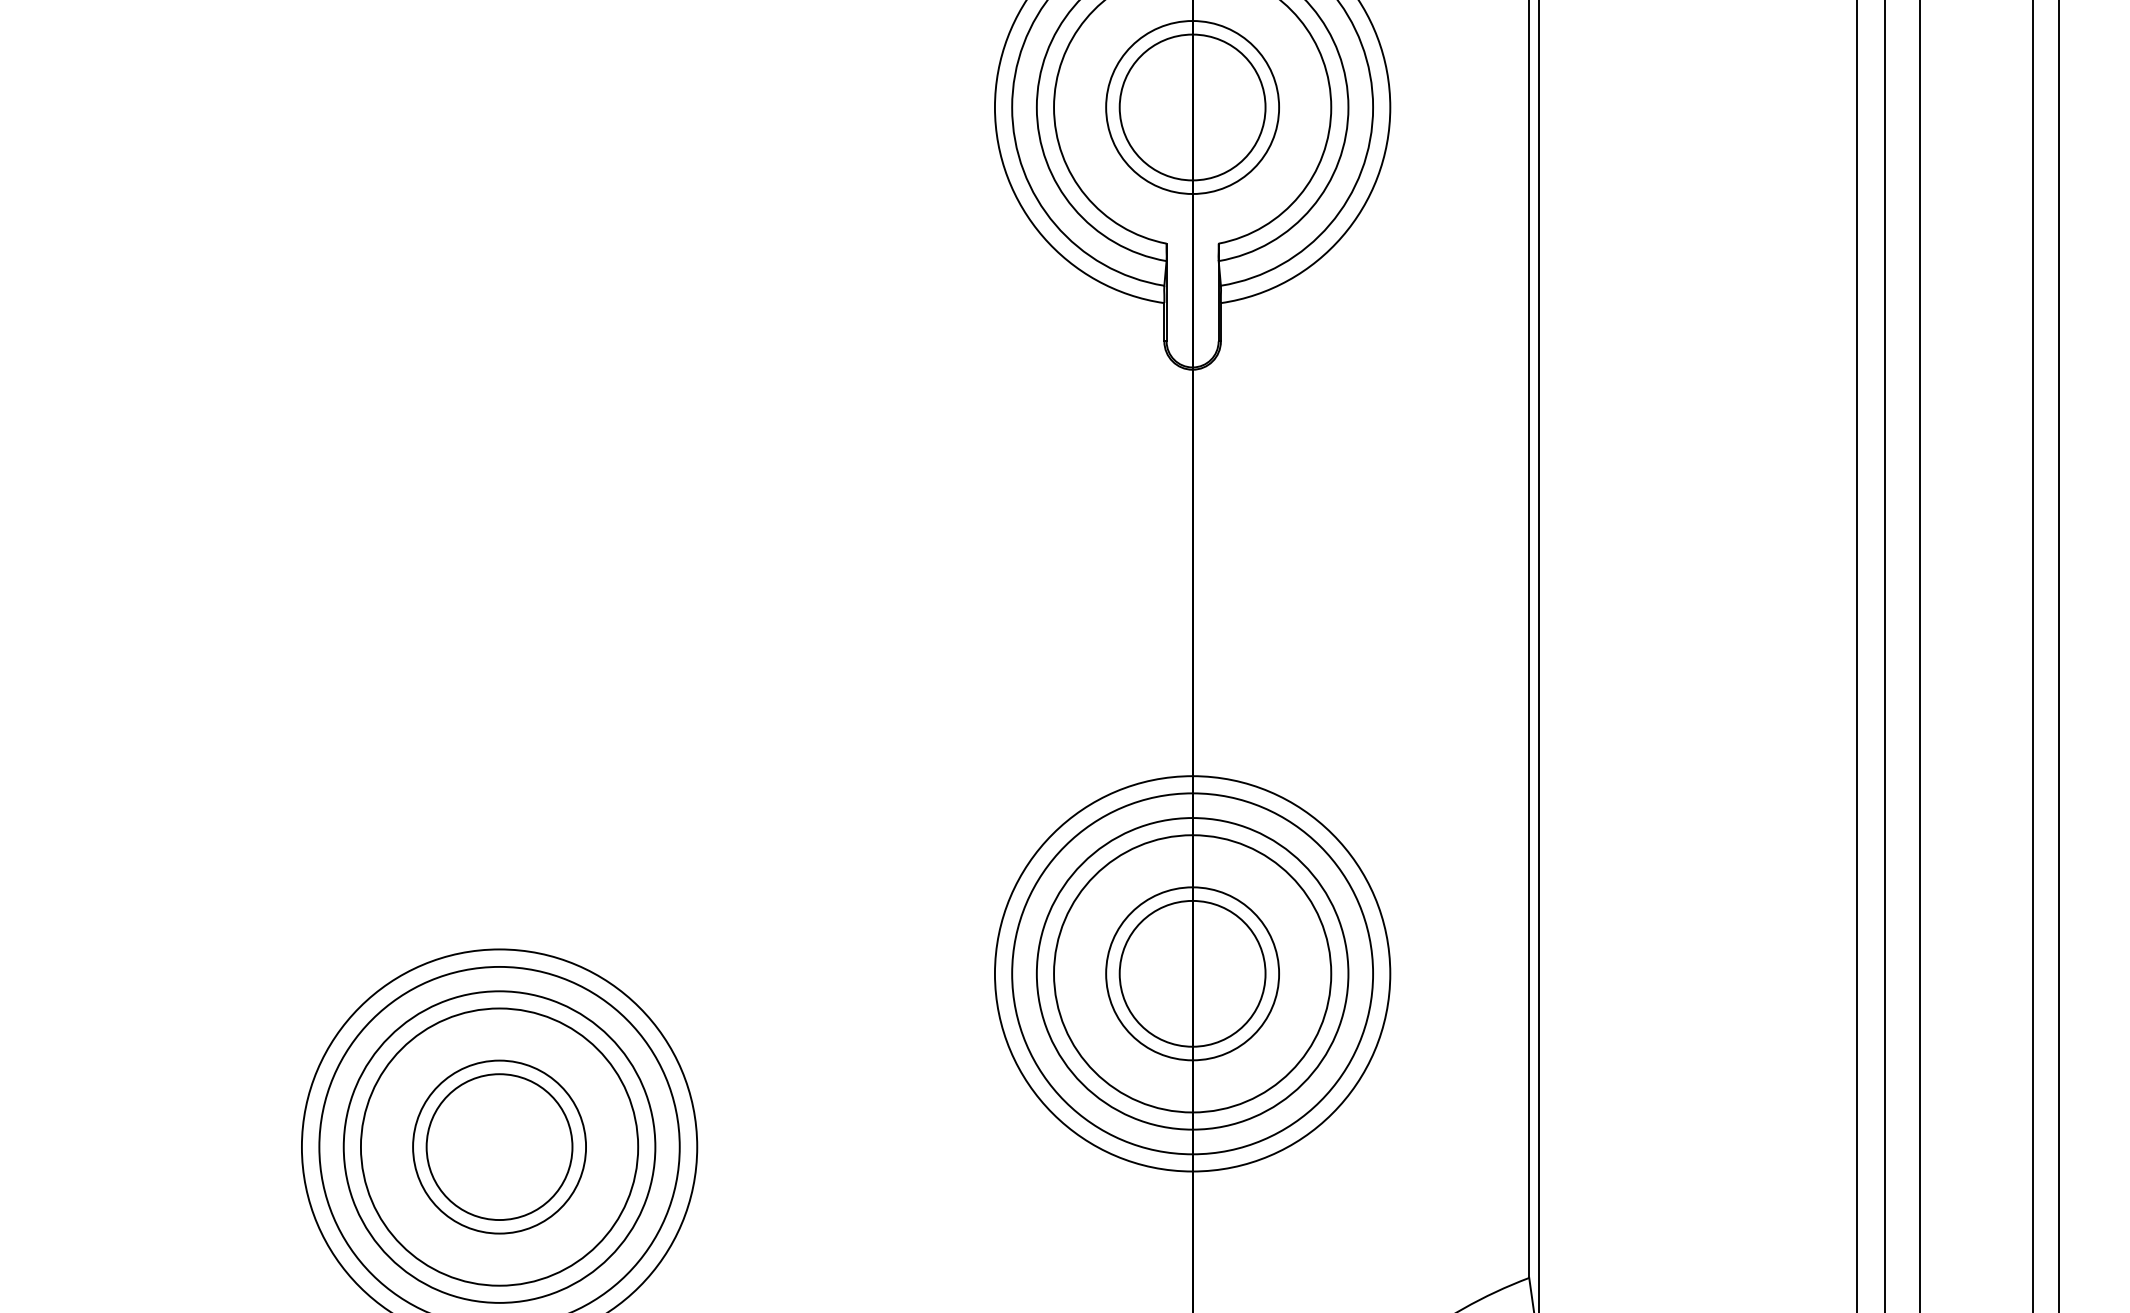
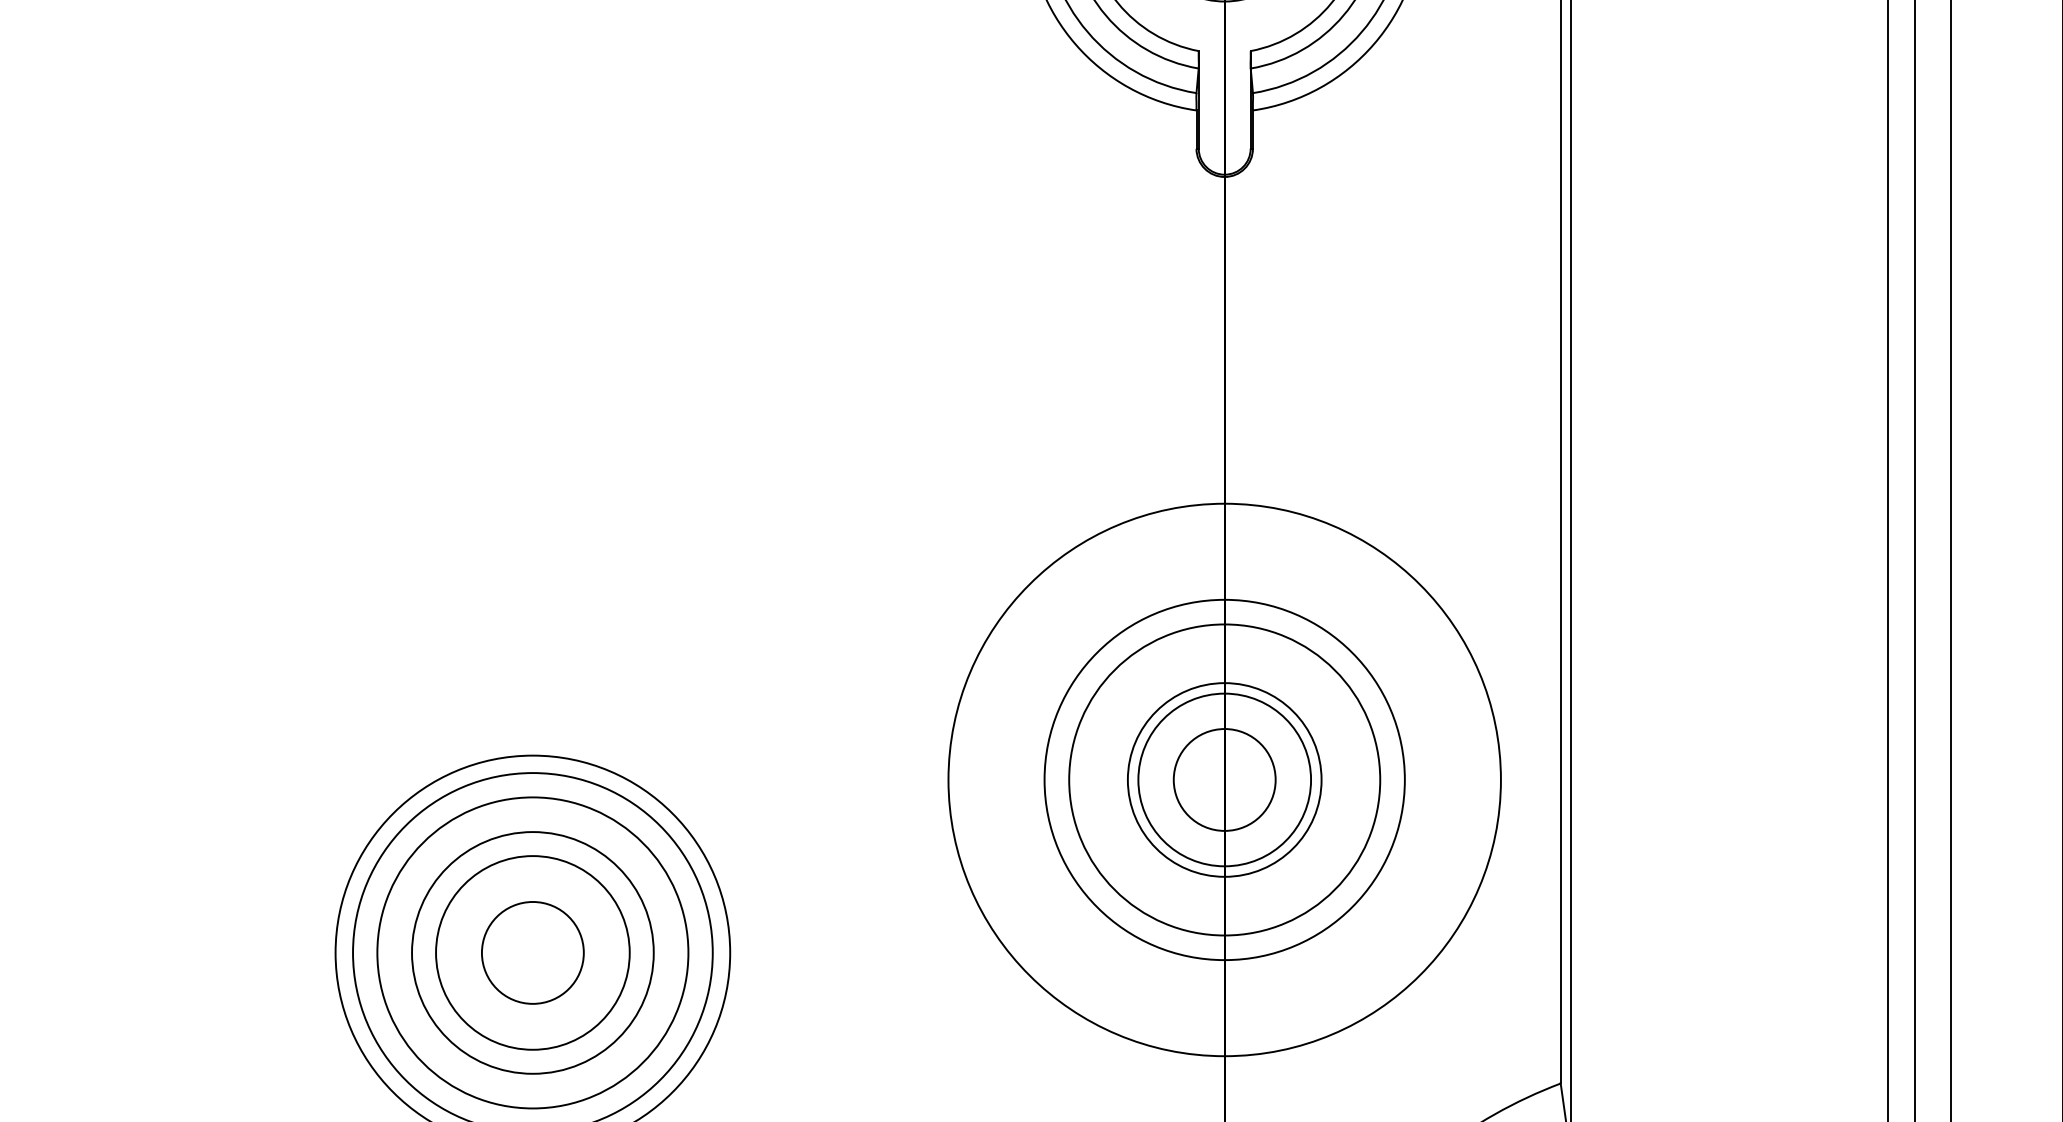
circle: (1192, 973) -> (1224, 779), size x0.7
circle: (1192, 973) -> (1224, 779), size x0.7
circle: (1192, 973) -> (1224, 779), size x1.4
circle: (499, 1146) -> (532, 952), size x0.7
circle: (499, 1146) -> (532, 952), size x1.4
circle: (499, 1147) -> (532, 953), size x0.7

